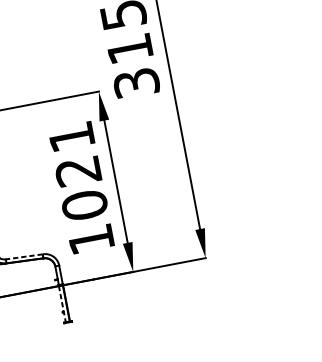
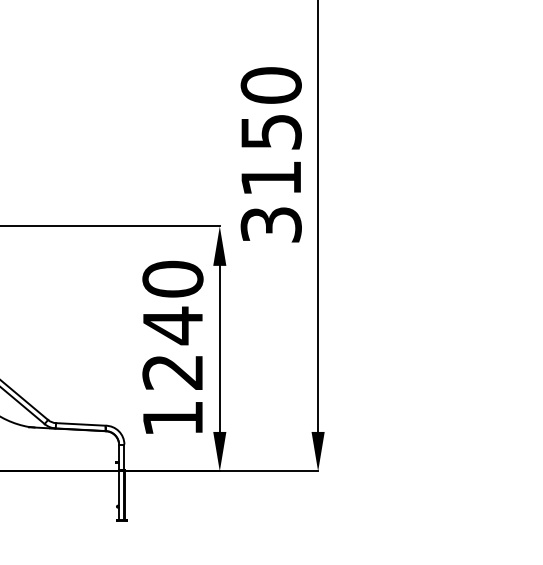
text: (77, 171) -> (172, 325), 1021 -> 1240
line: (24, 256) -> (80, 424), dashed -> solid
line: (62, 303) -> (118, 495), dashed -> solid

